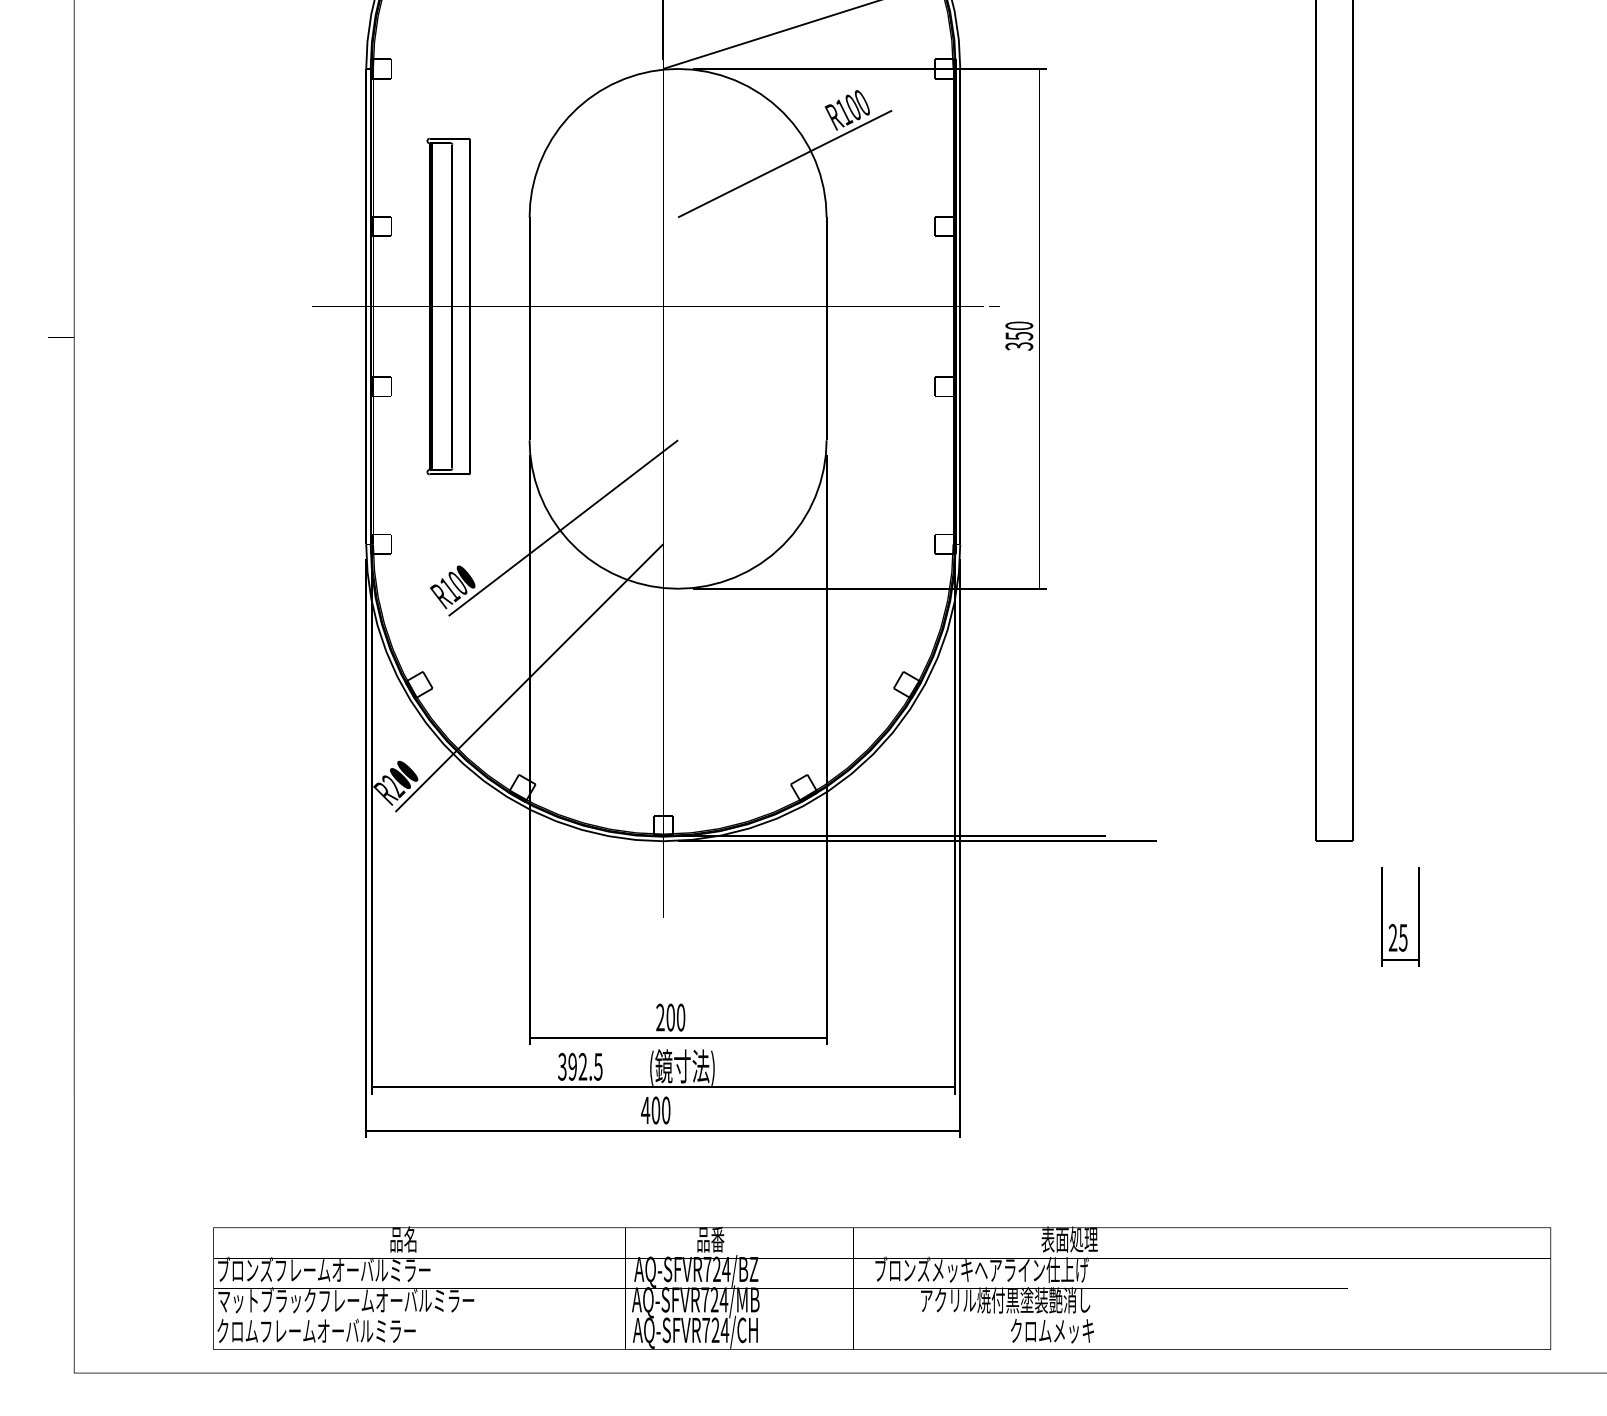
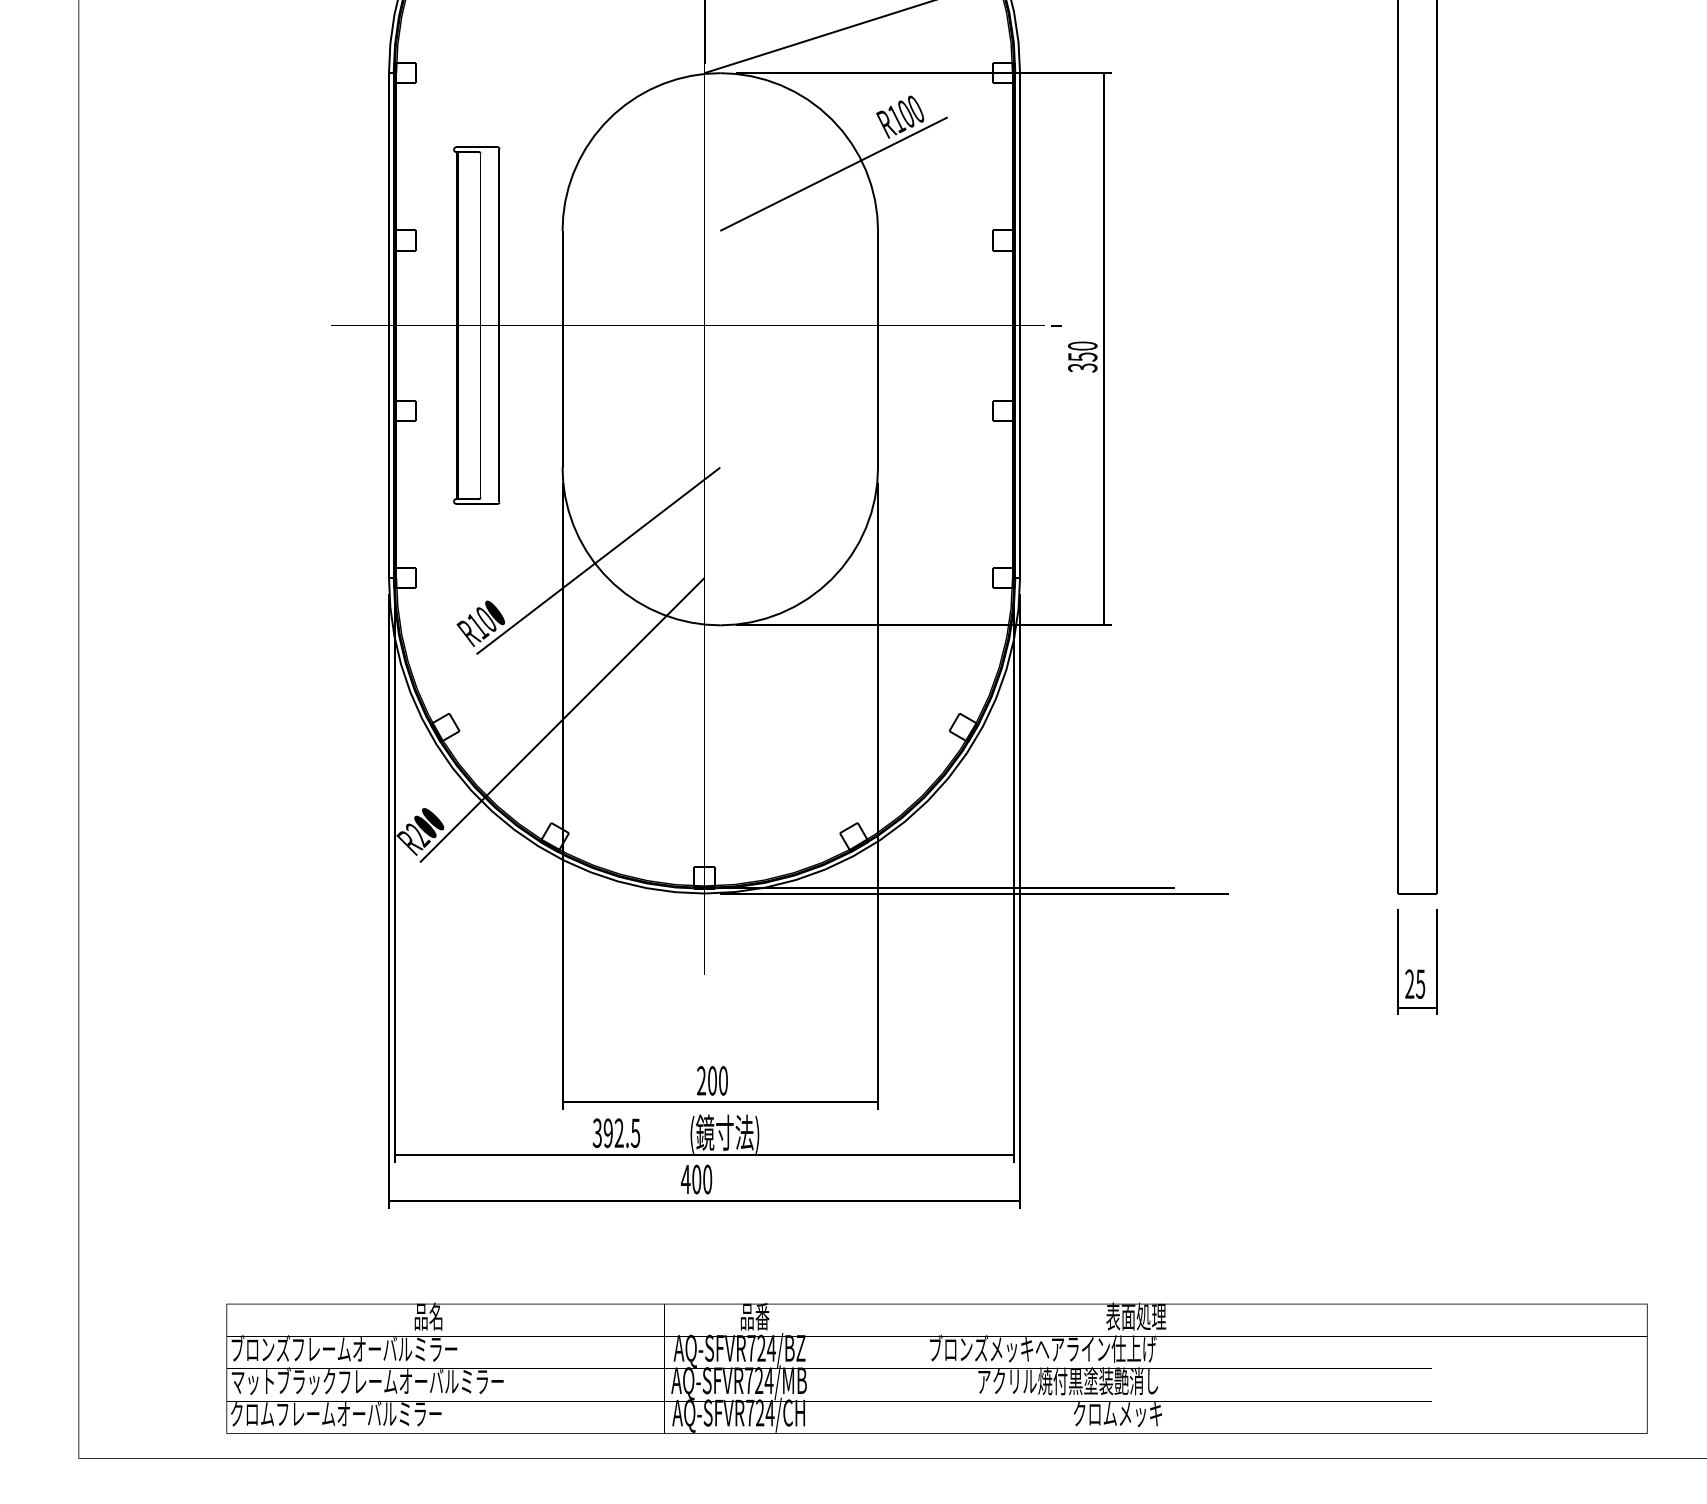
part: (1401, 924) -> (1418, 969), moved

